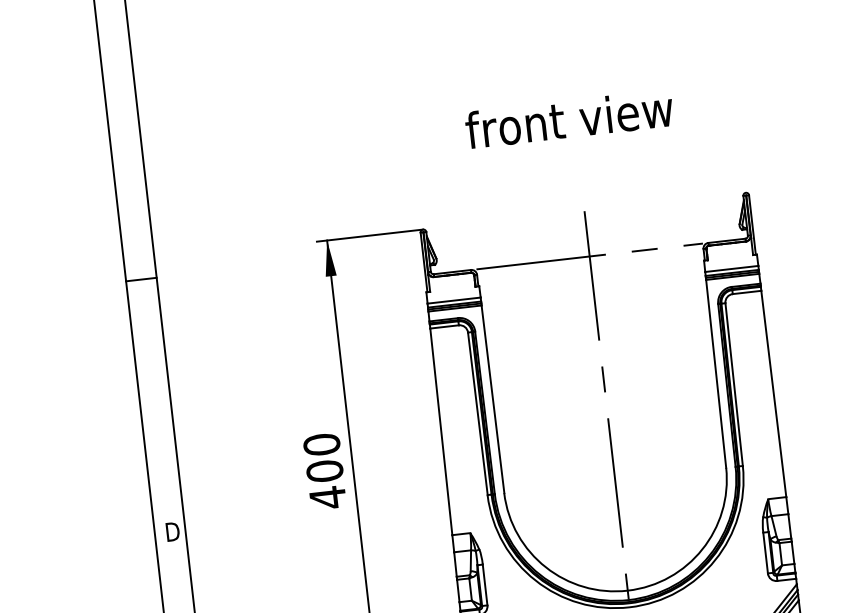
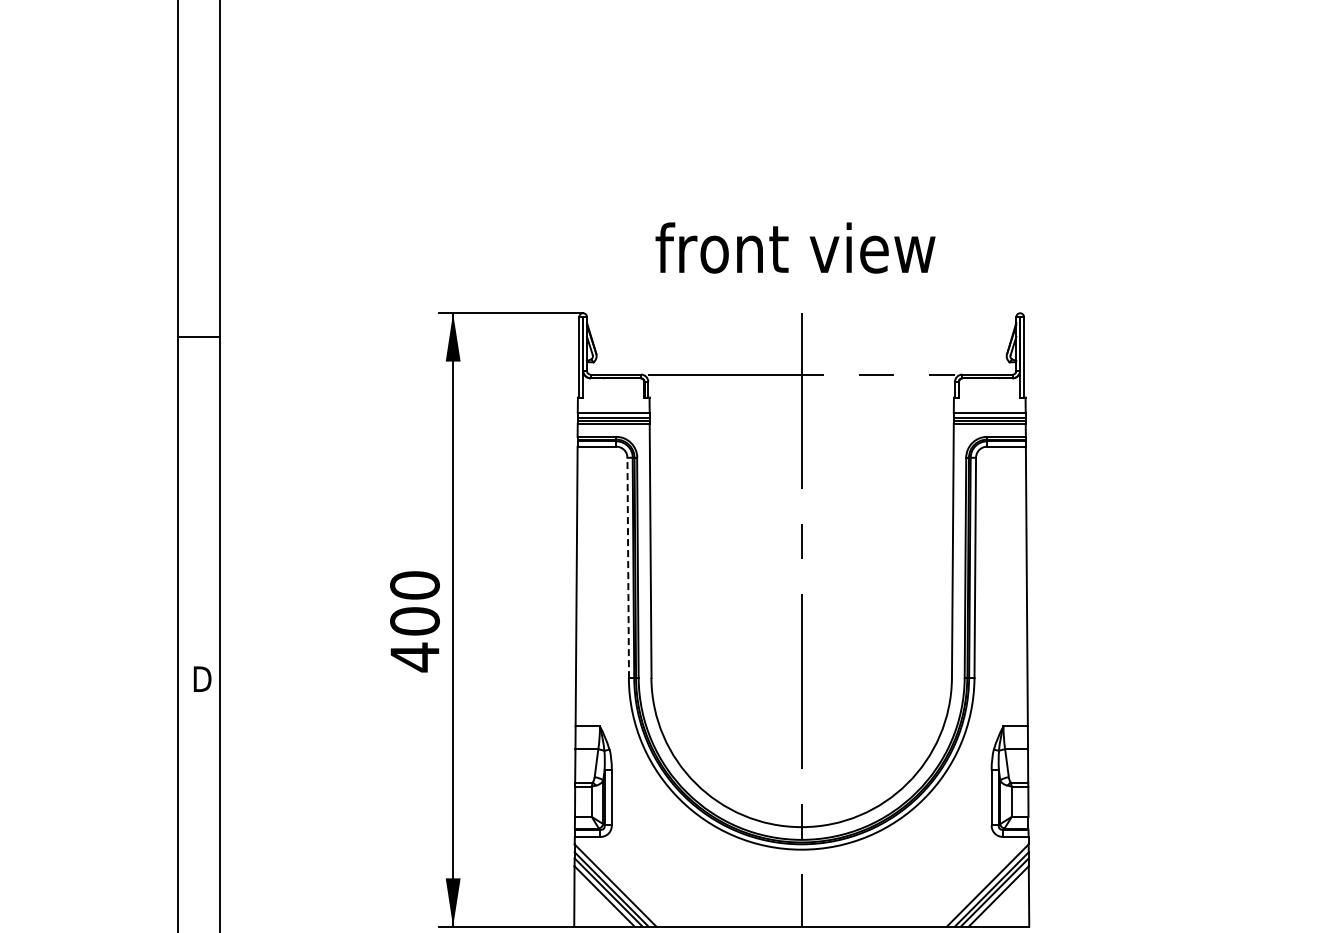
text: (569, 118) -> (795, 247), moved
line: (478, 413) -> (628, 567), solid -> dashed

